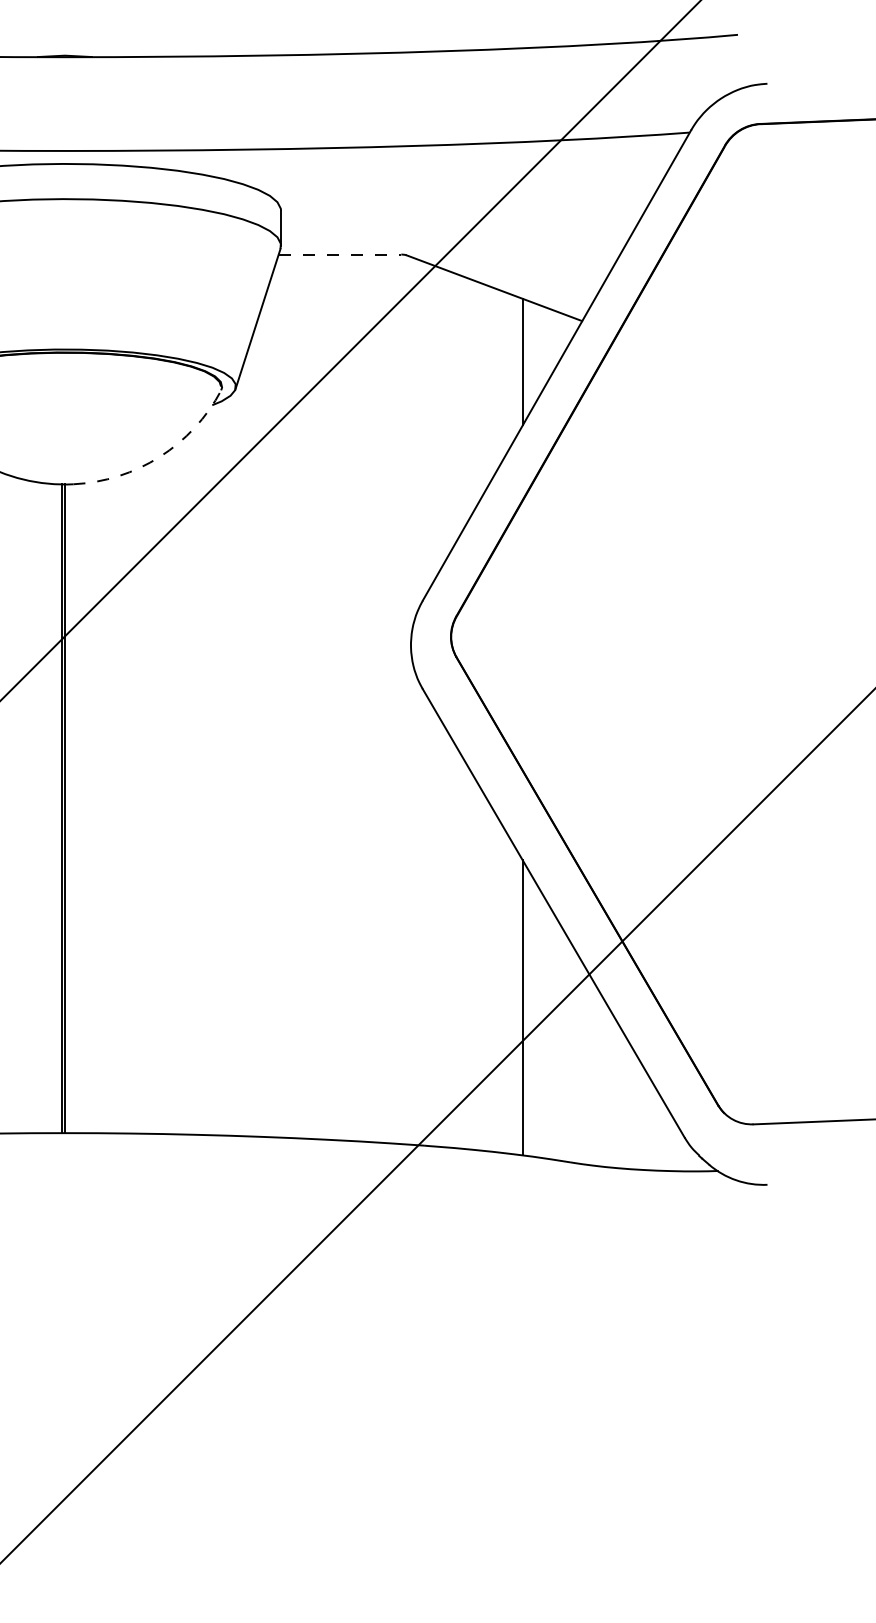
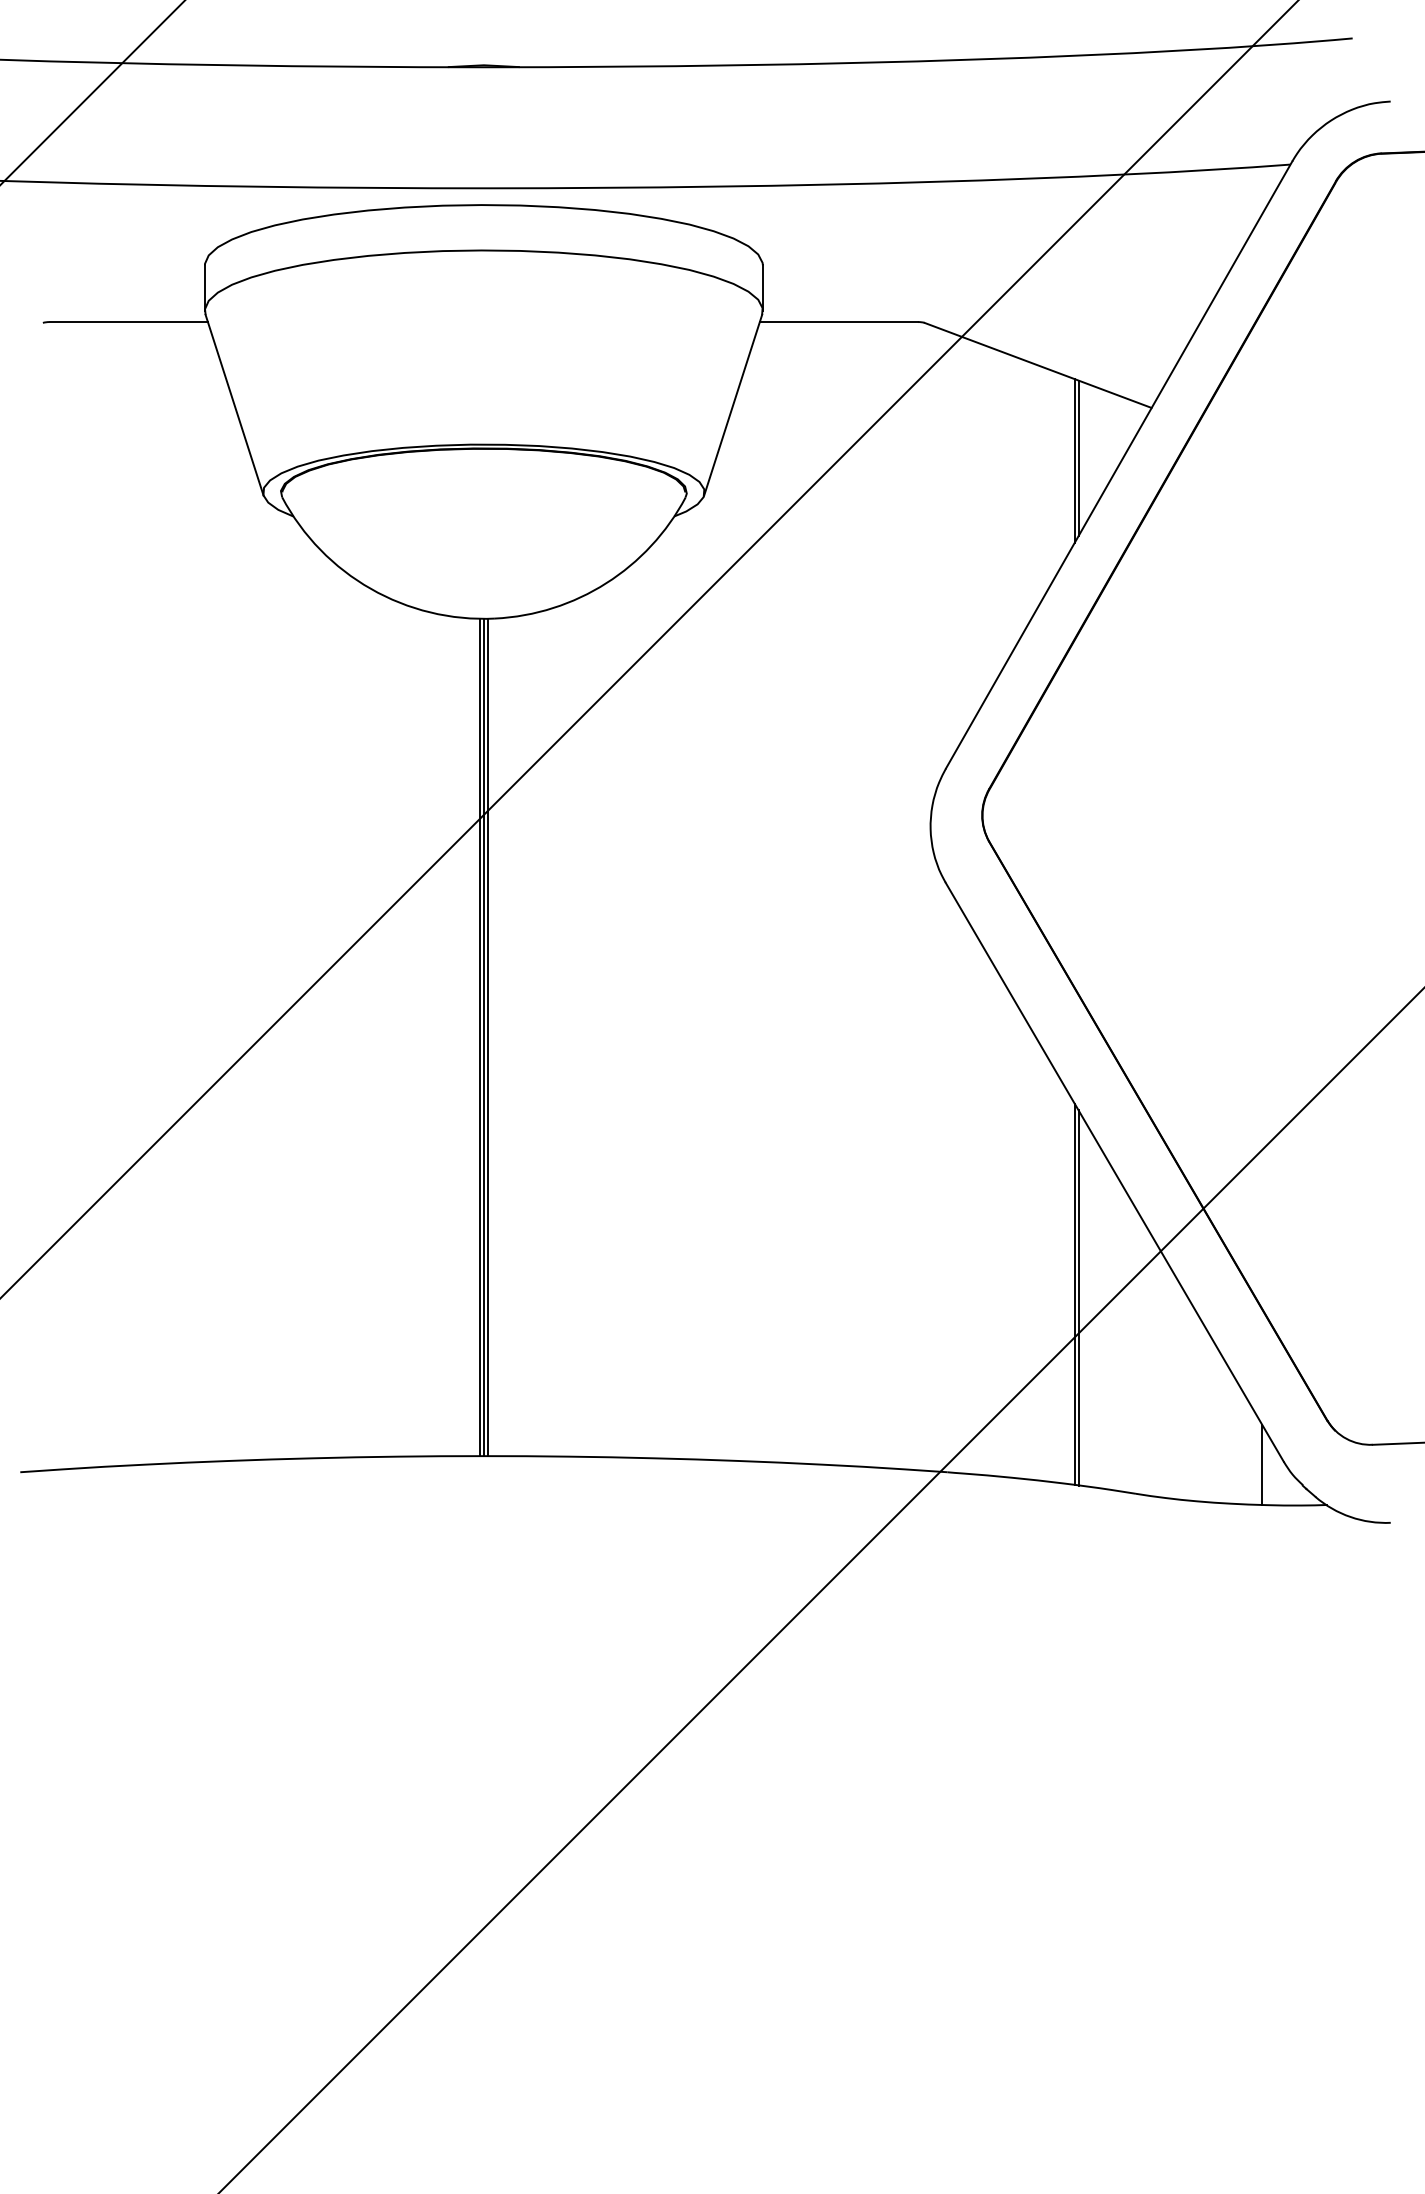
line: (340, 254) -> (839, 322), dashed -> solid
line: (525, 359) -> (1078, 457), added
arc: (159, 457) -> (606, 583), dashed -> solid
line: (67, 808) -> (487, 1037), added
line: (525, 1010) -> (1078, 1297), added
line: (668, 1139) -> (1262, 1464), added

